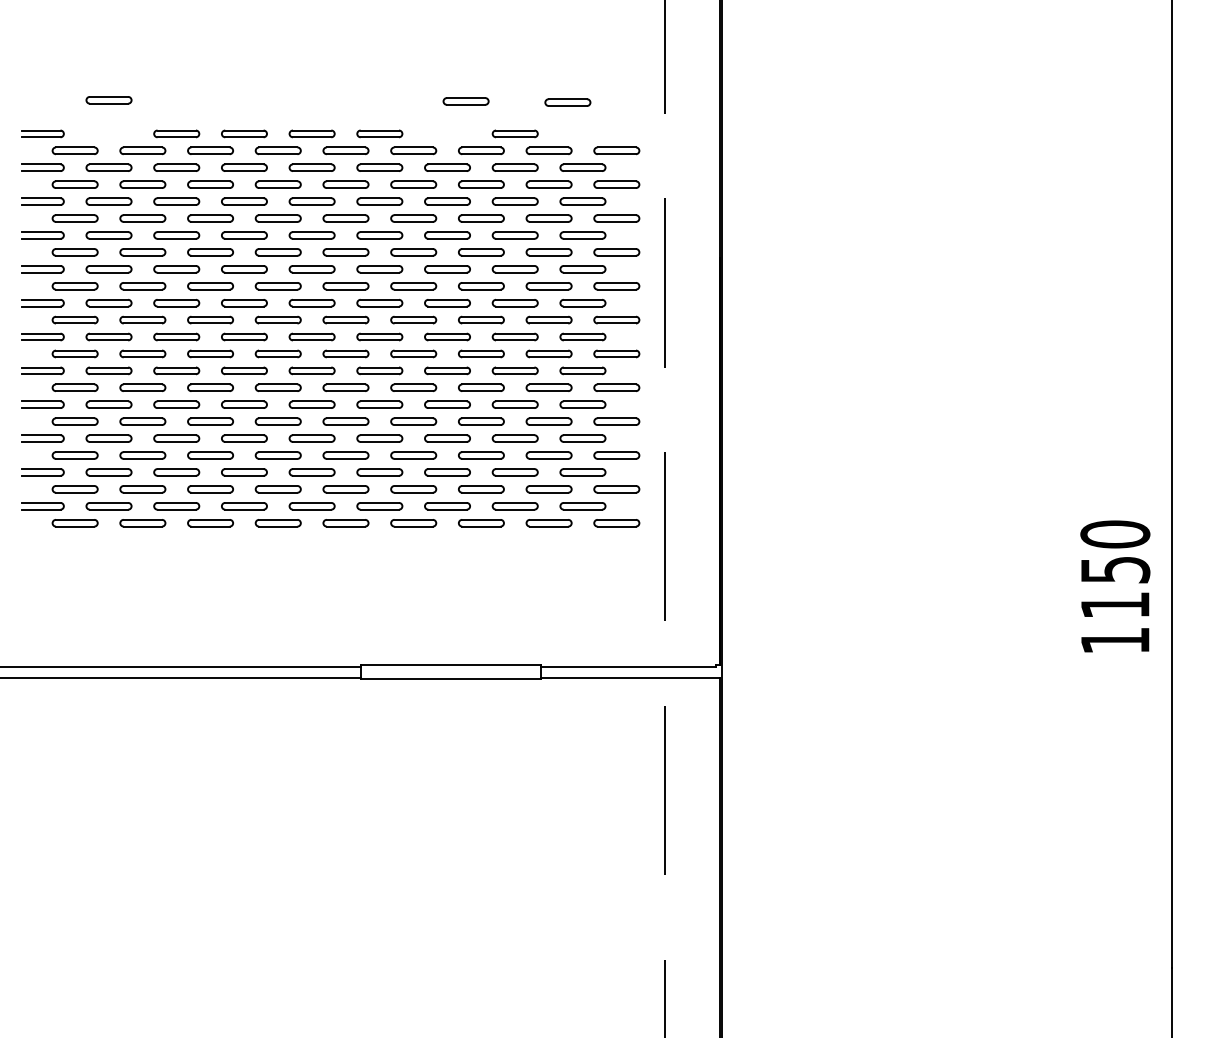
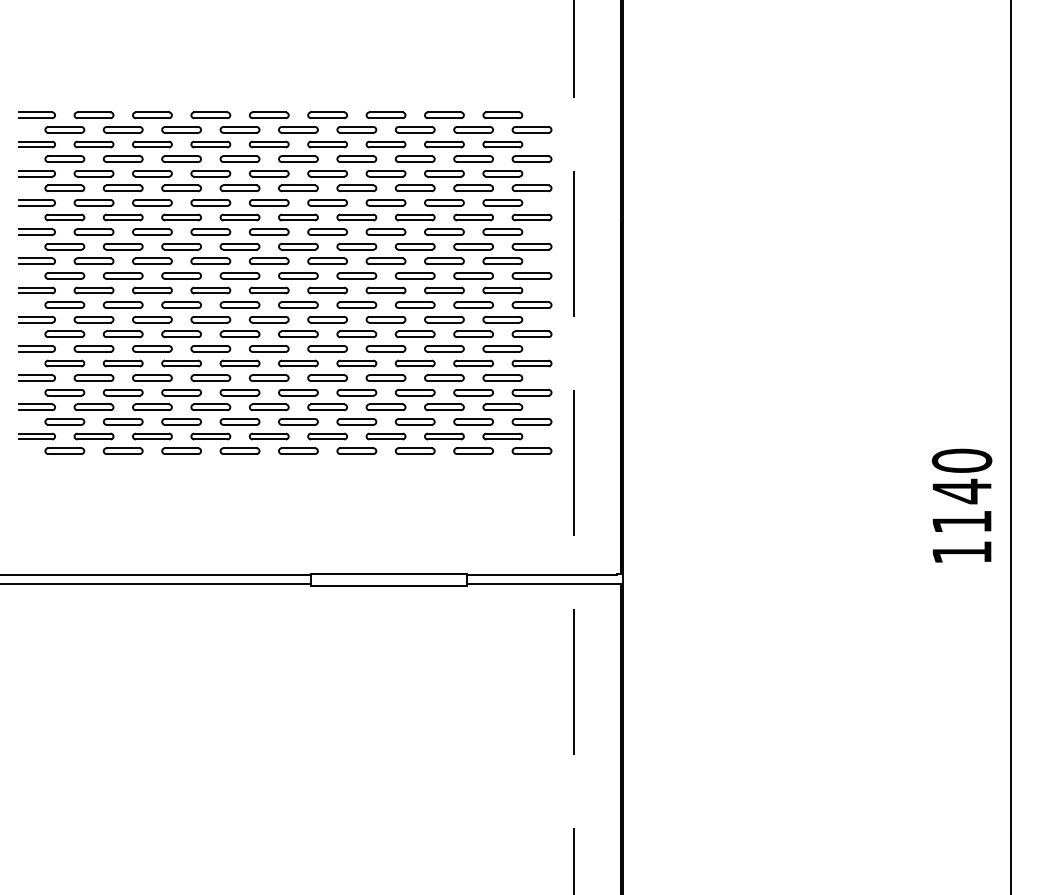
part: (108, 99) -> (93, 114), moved
part: (465, 100) -> (385, 114), moved
part: (567, 101) -> (502, 114), moved
text: (1115, 570) -> (962, 491), 1150 -> 1140

